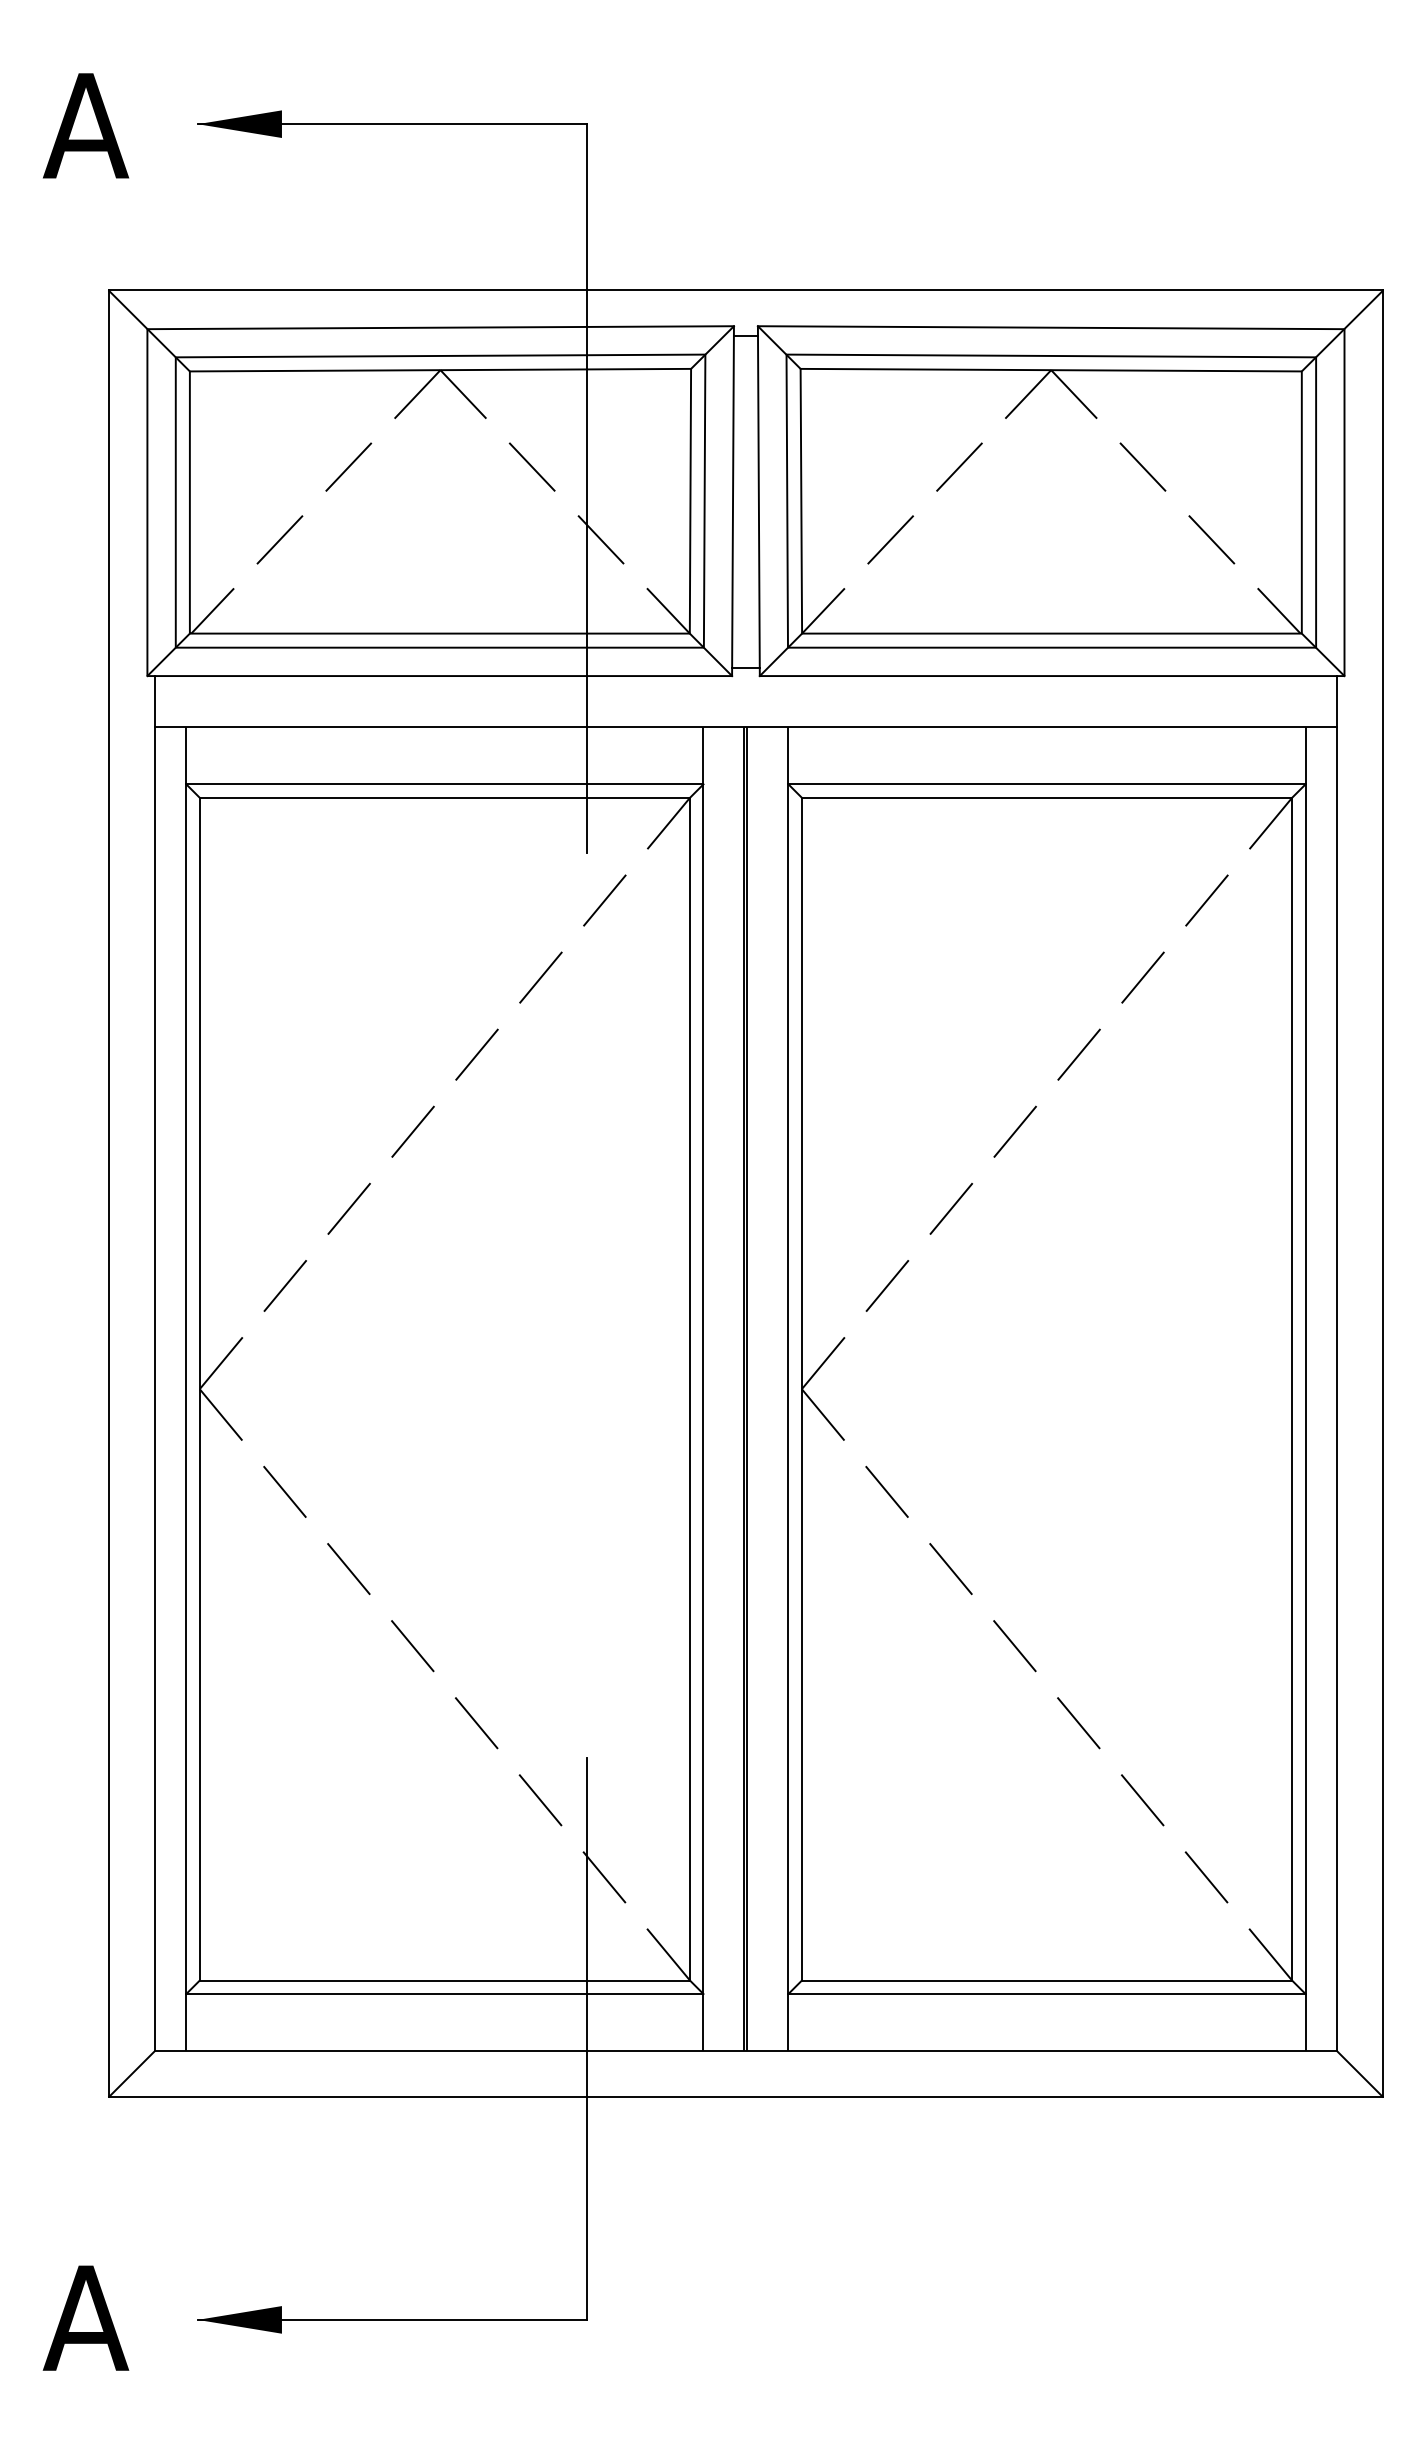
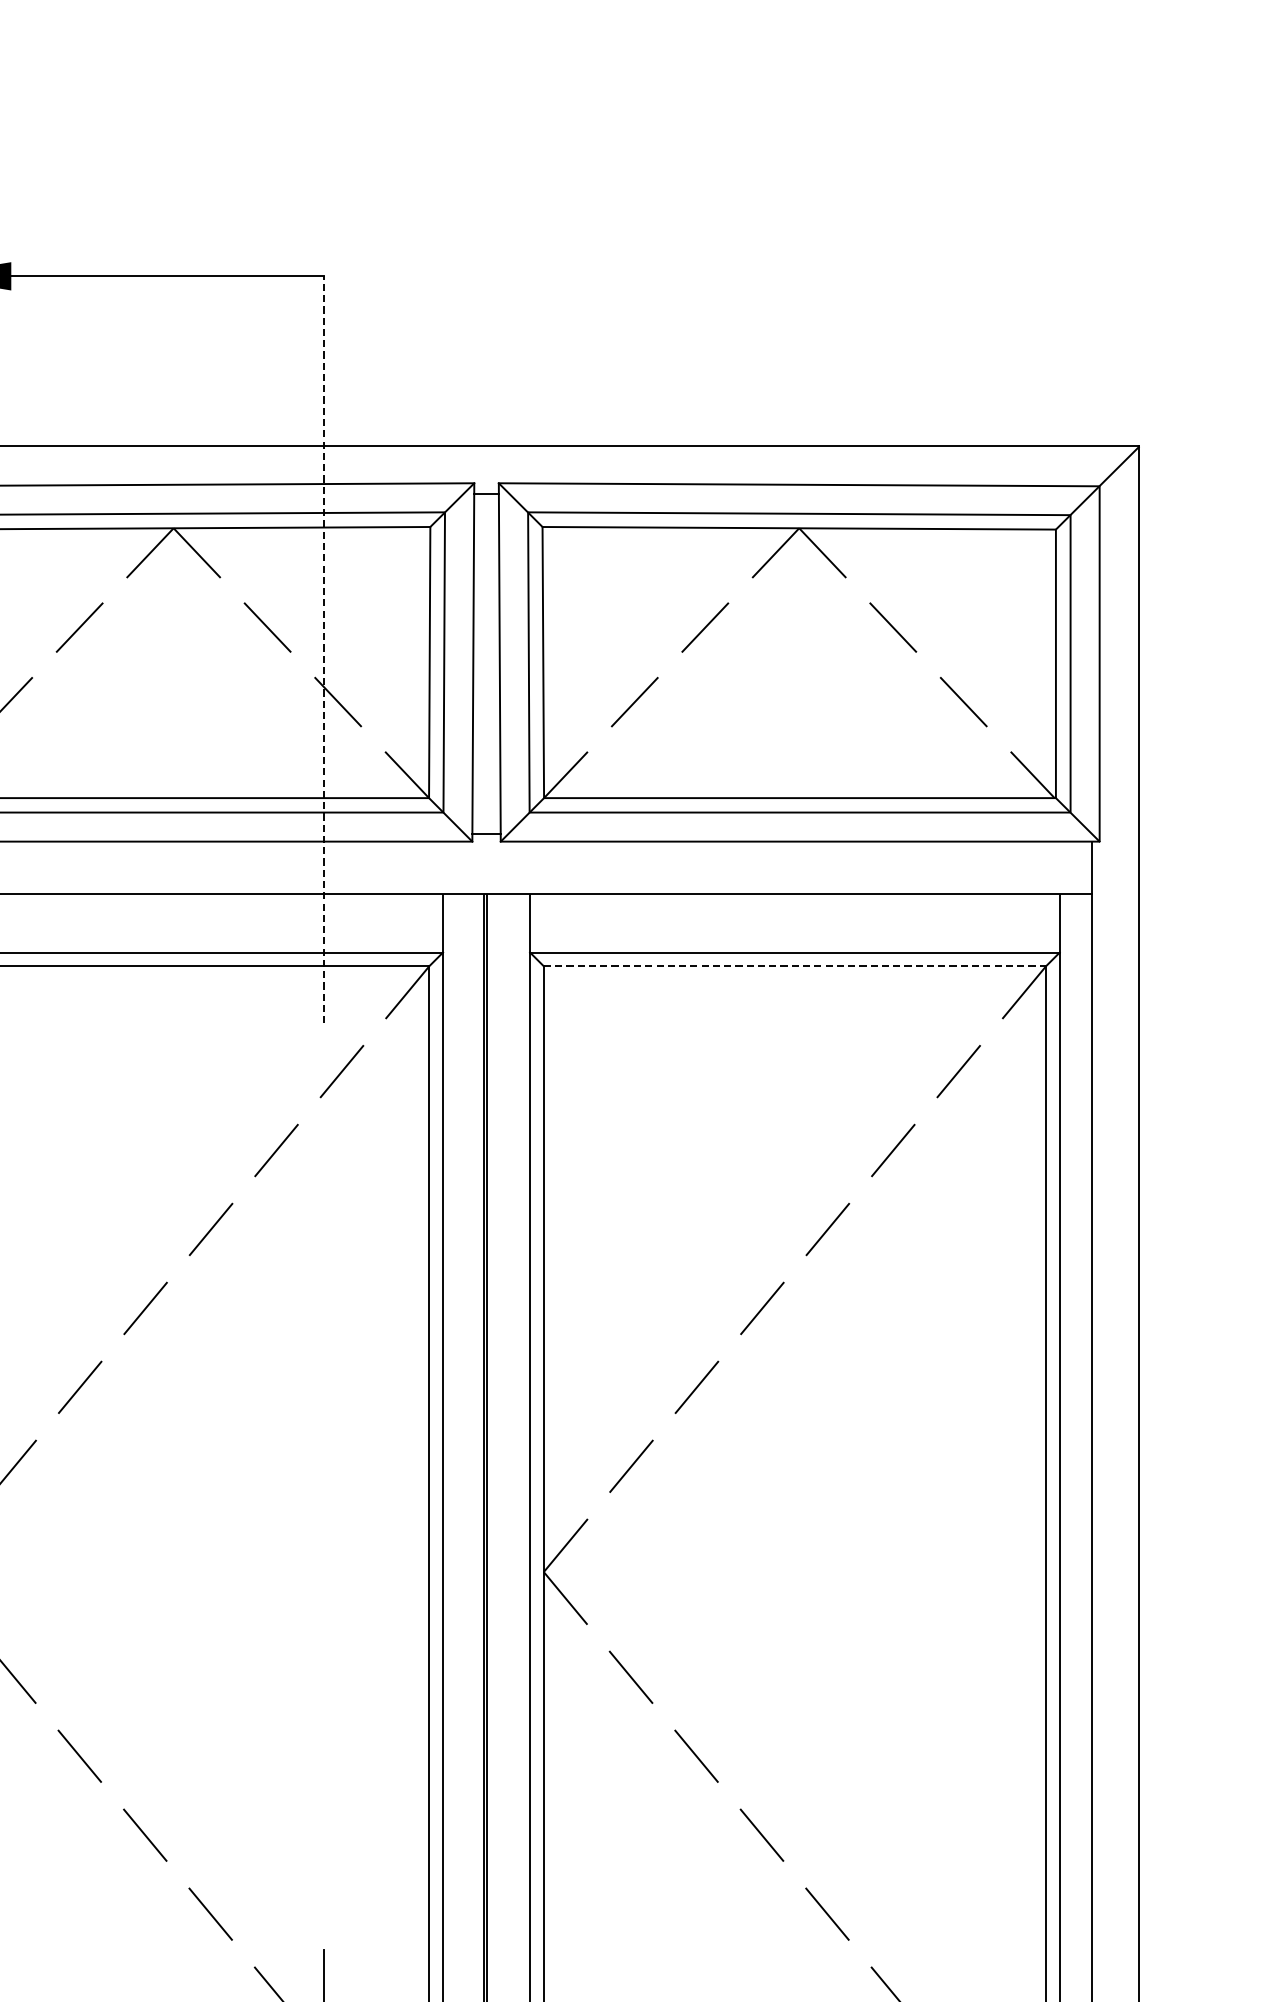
line: (587, 488) -> (324, 649), solid -> dashed
line: (1047, 797) -> (795, 966), solid -> dashed

